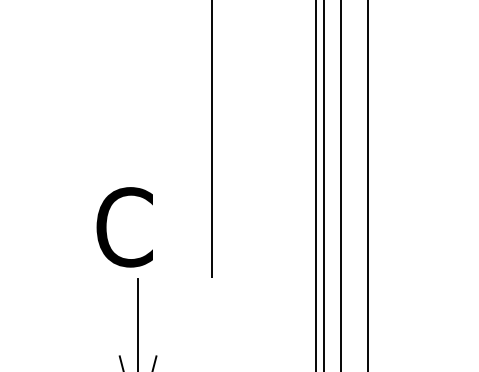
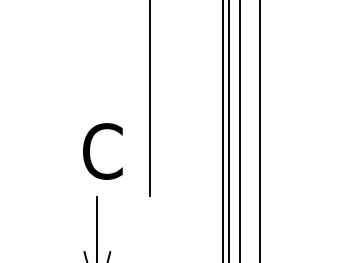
text: (124, 227) -> (102, 151), moved

